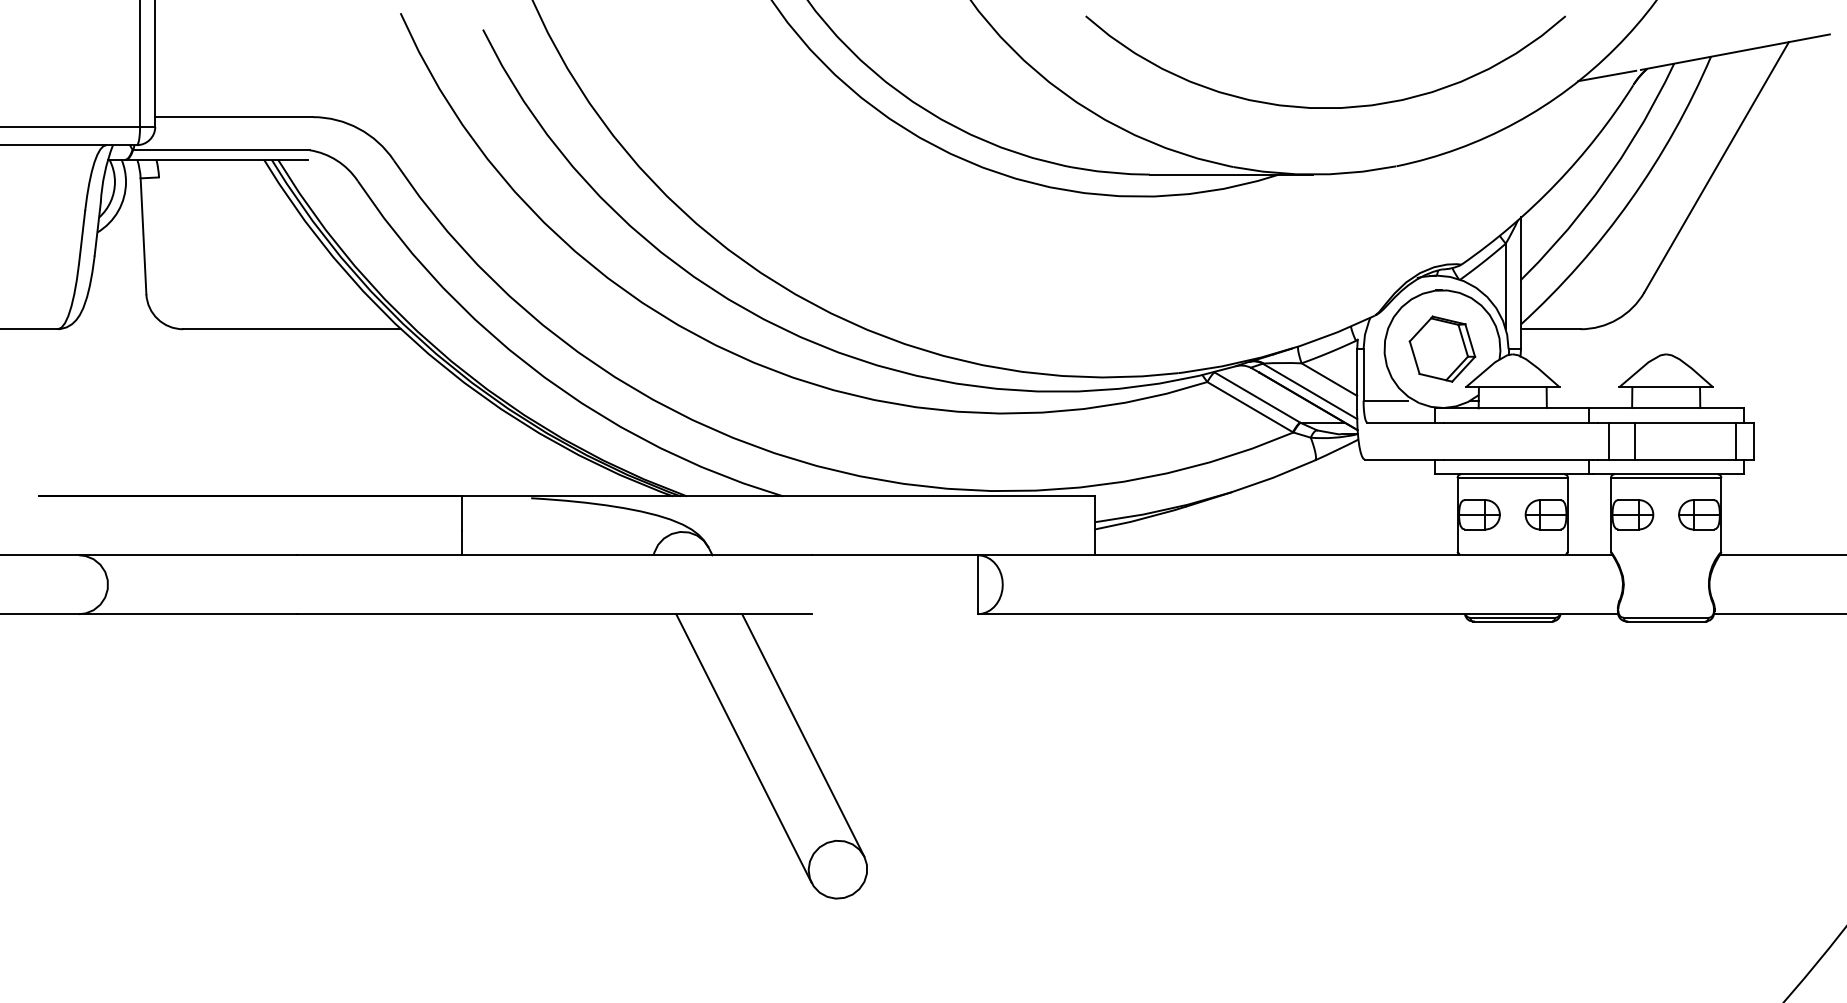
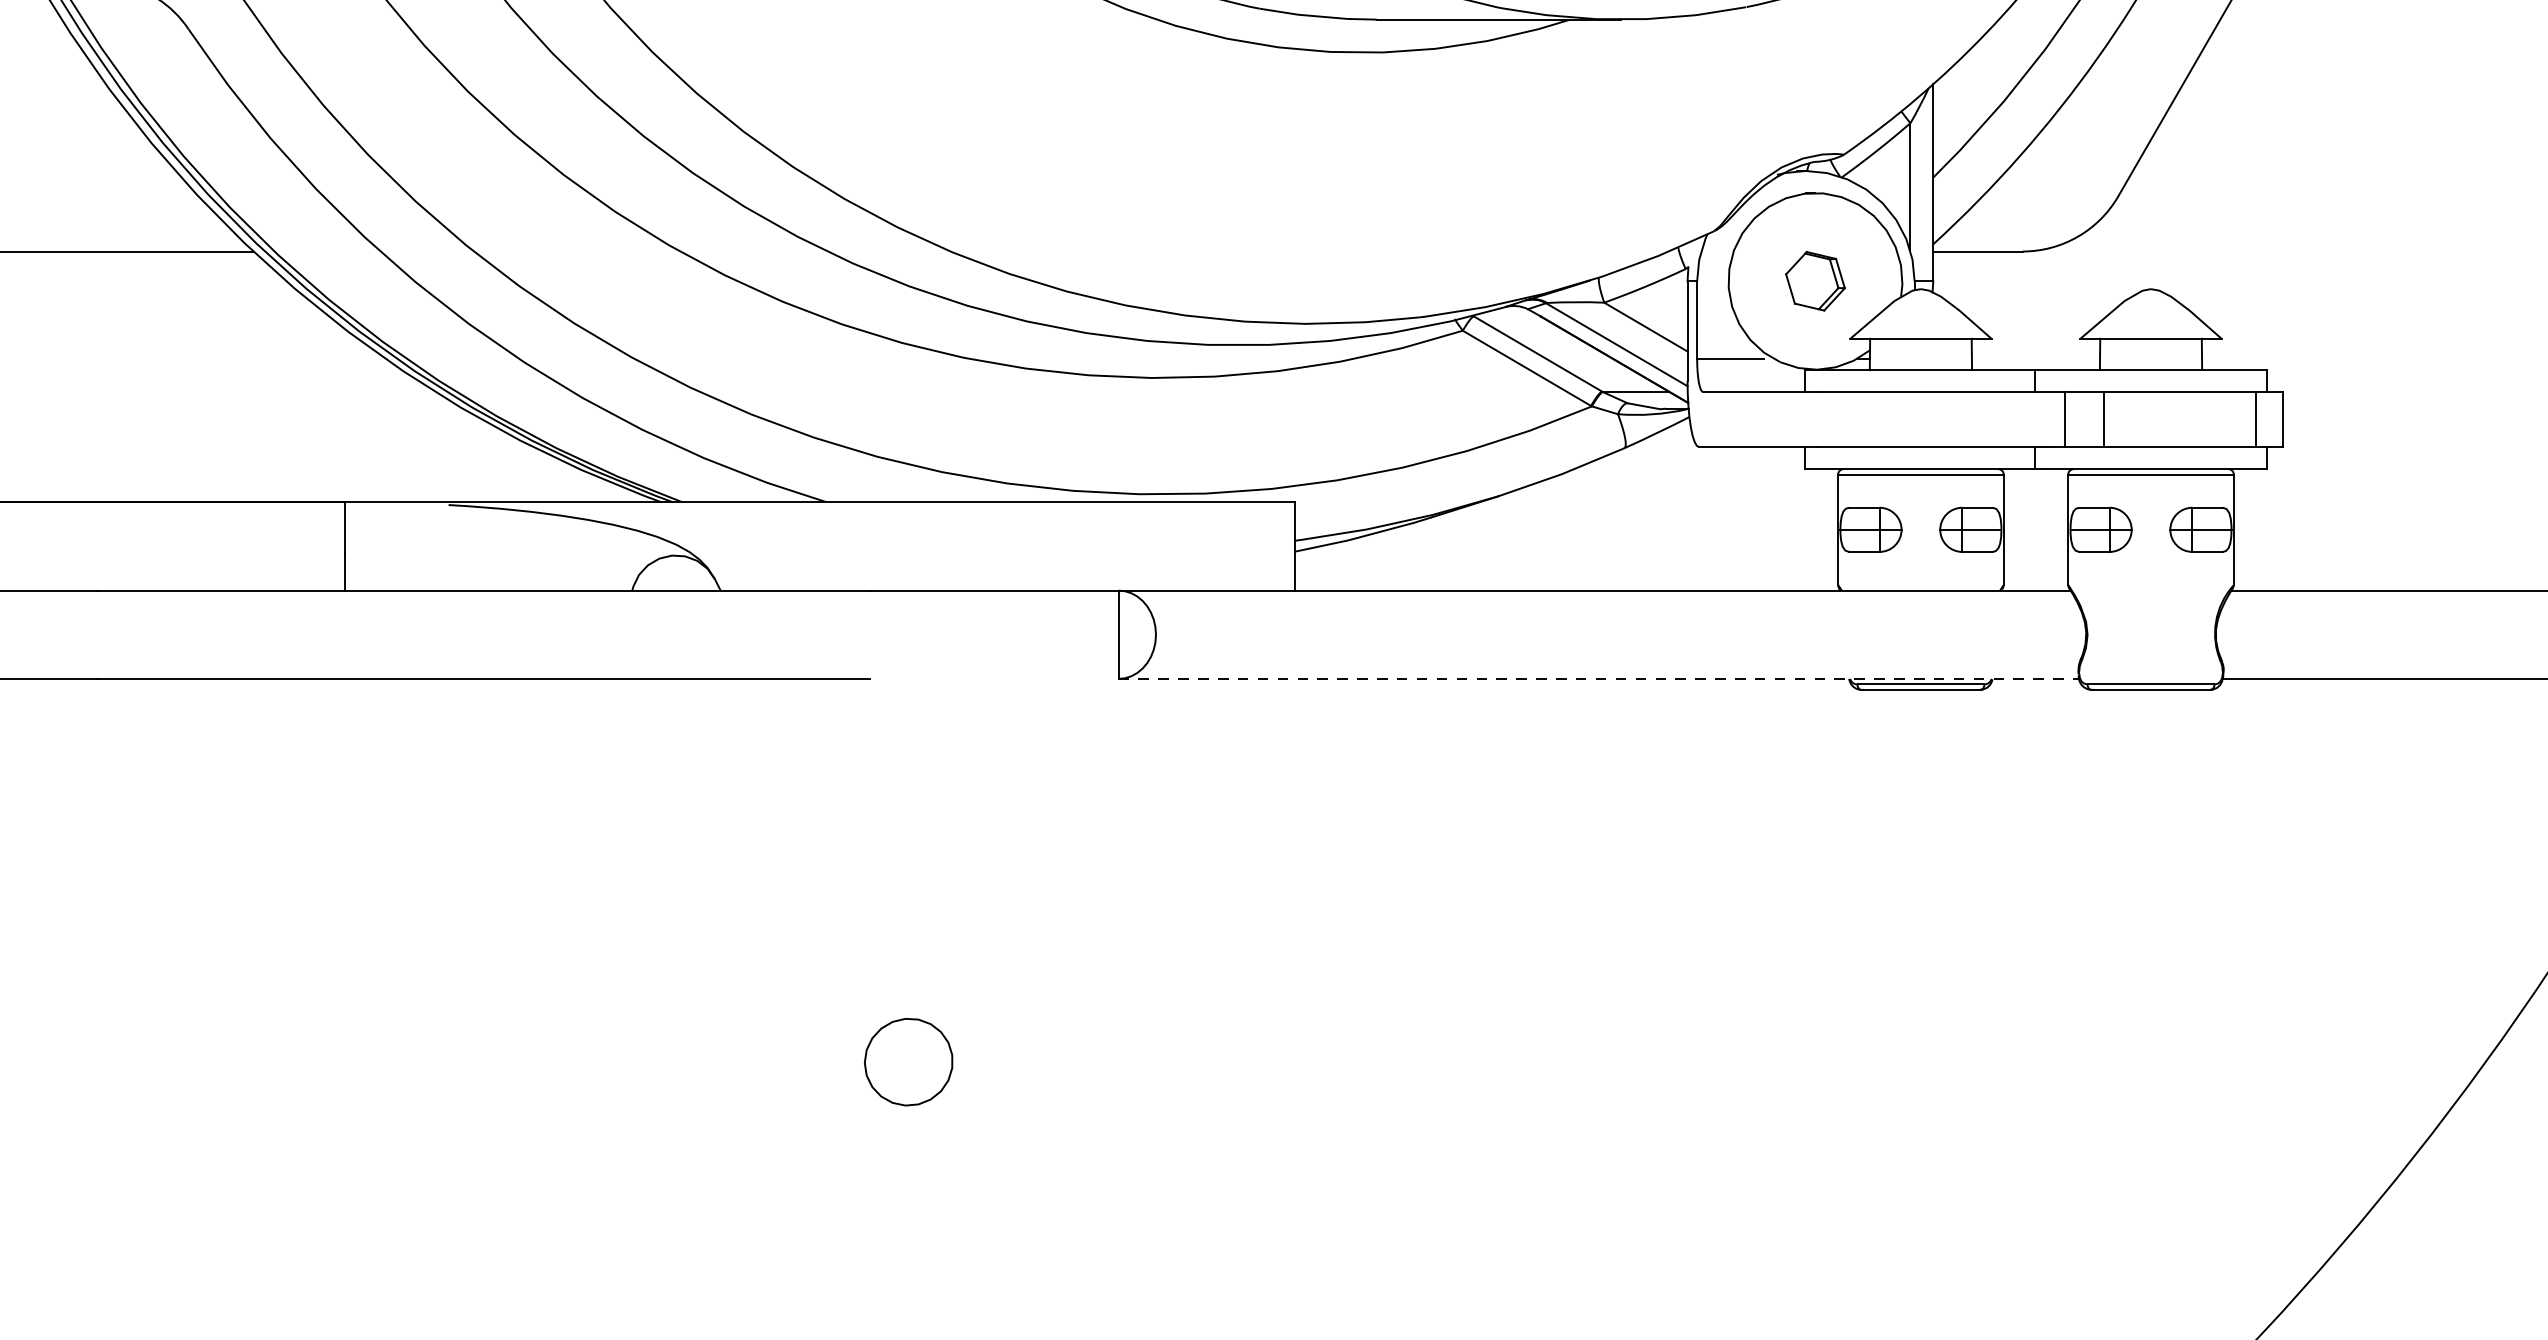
part: (1442, 348) -> (1815, 280), size x0.6
line: (1298, 614) -> (1599, 679), solid -> dashed
line: (803, 735) -> (857, 860), removed
line: (743, 748) -> (767, 880), removed

